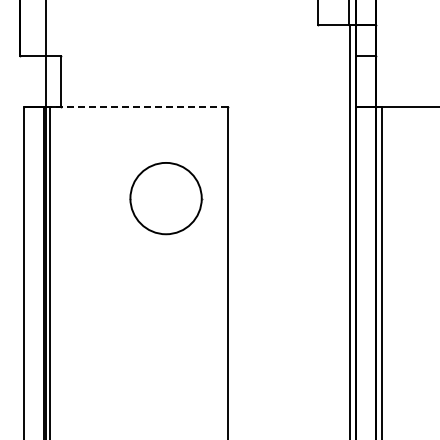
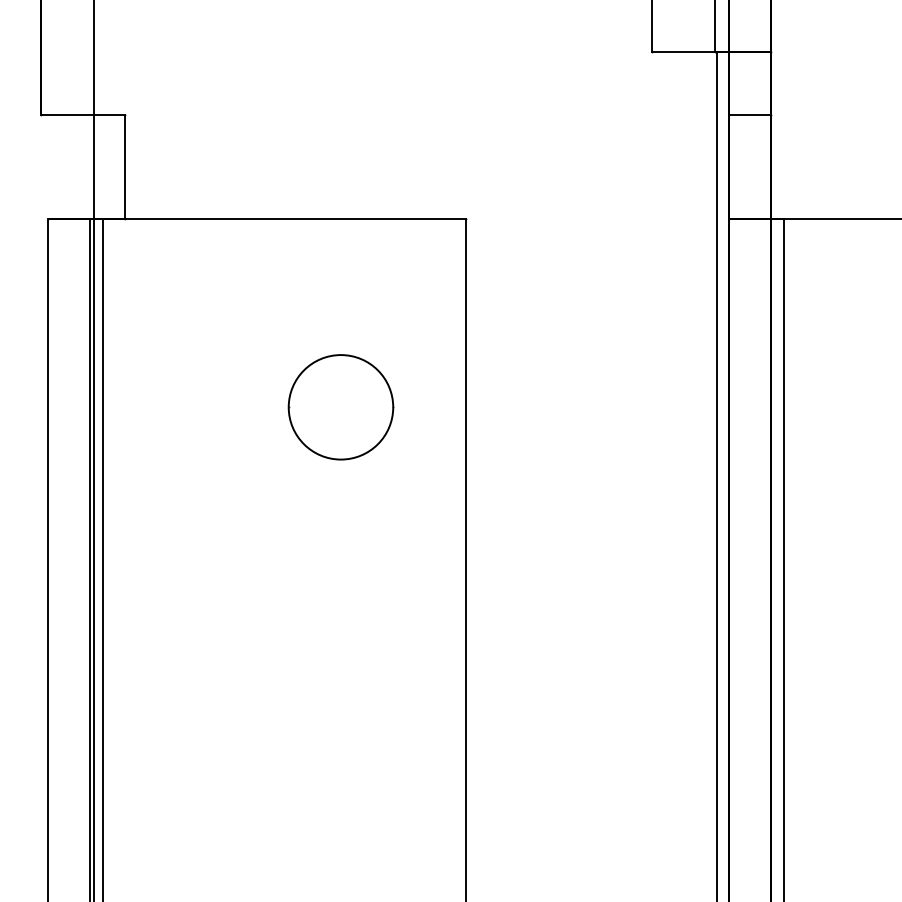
line: (138, 106) -> (283, 218), dashed -> solid
part: (166, 198) -> (341, 406), size x0.71

